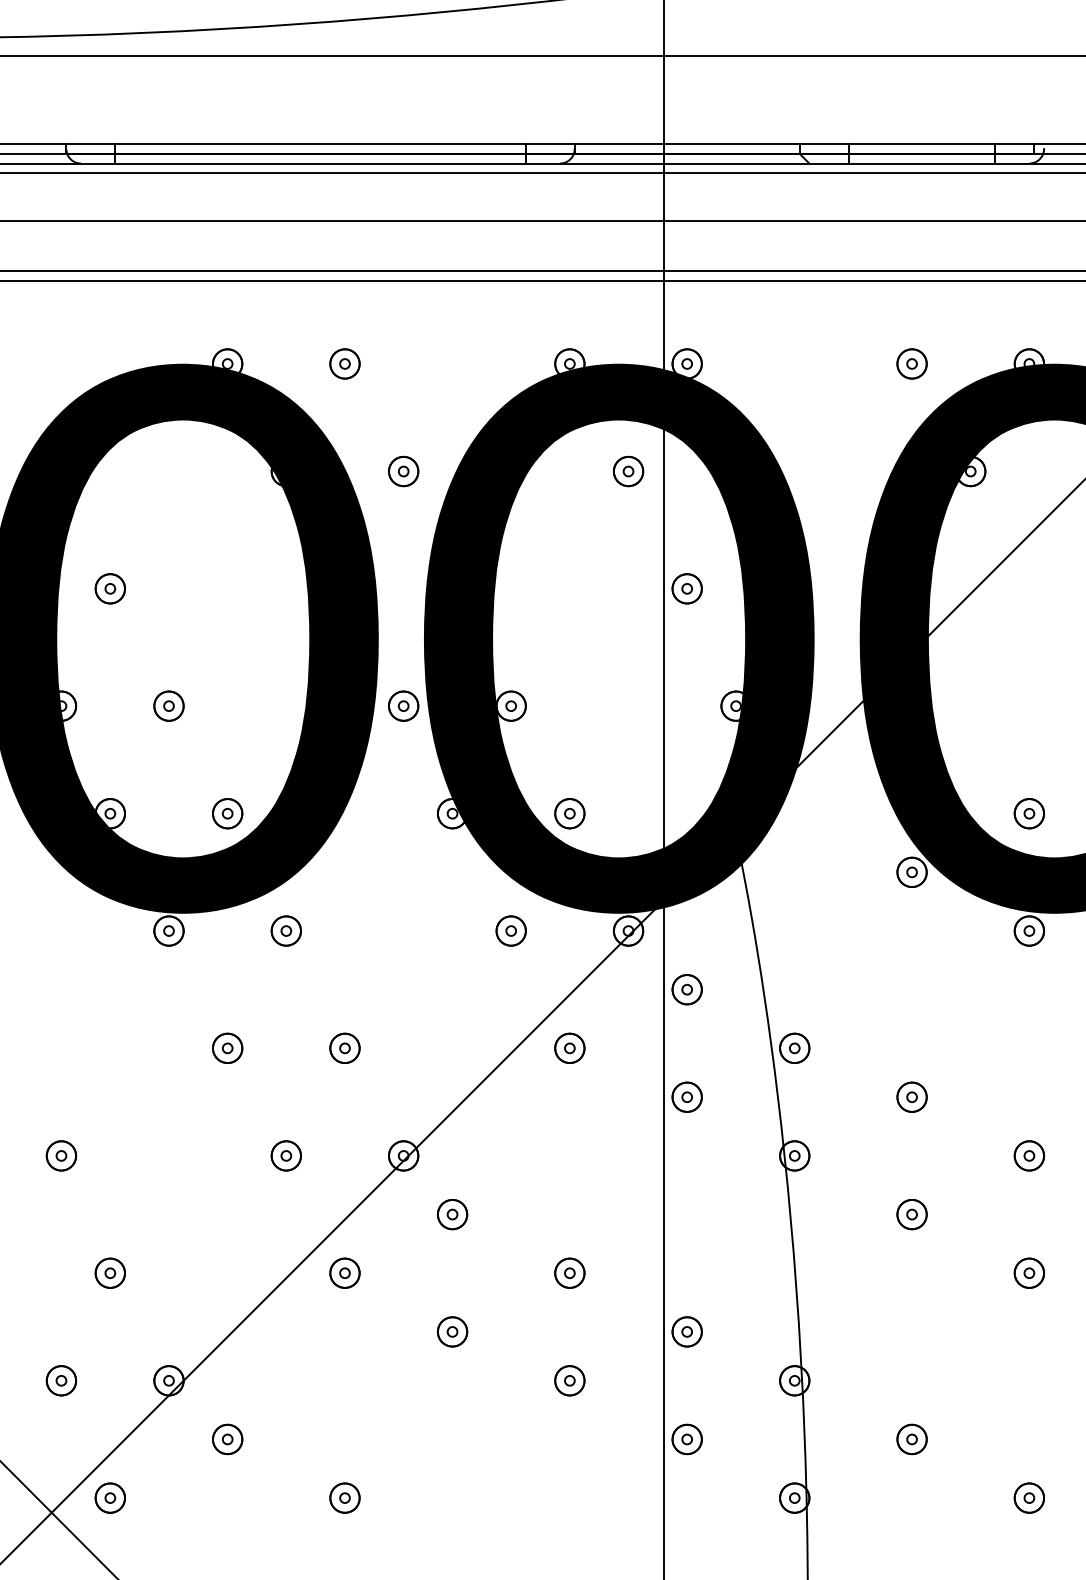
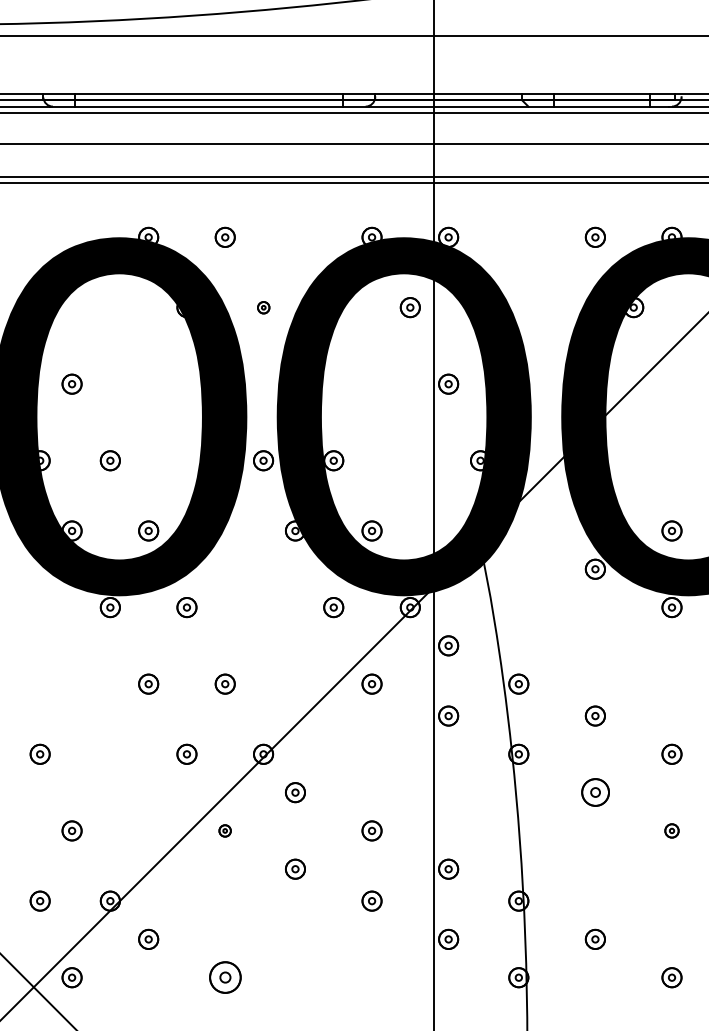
part: (403, 471) -> (263, 307), size x0.6
part: (910, 1214) -> (594, 792), size x1.4
part: (343, 1272) -> (224, 830), size x0.6
part: (1028, 1272) -> (671, 830), size x0.7
part: (343, 1497) -> (224, 977), size x1.6

